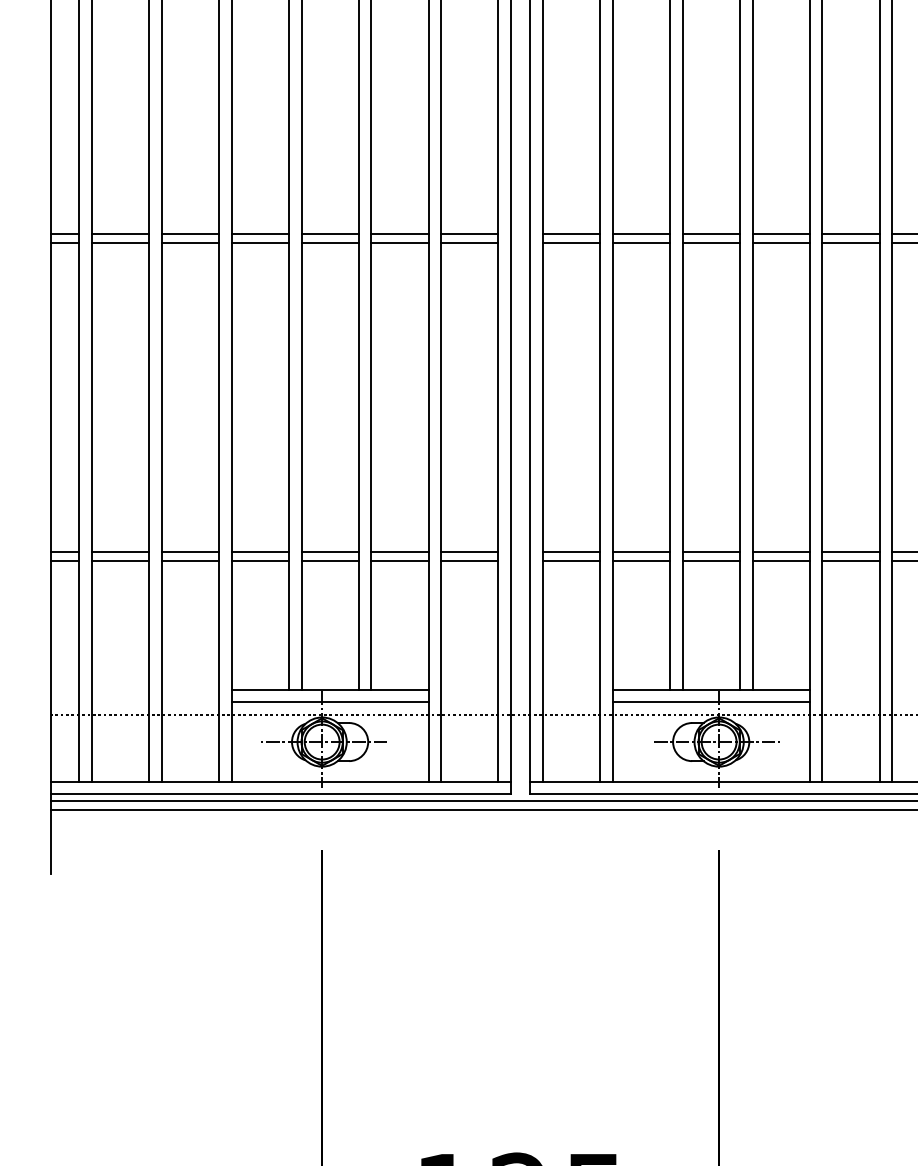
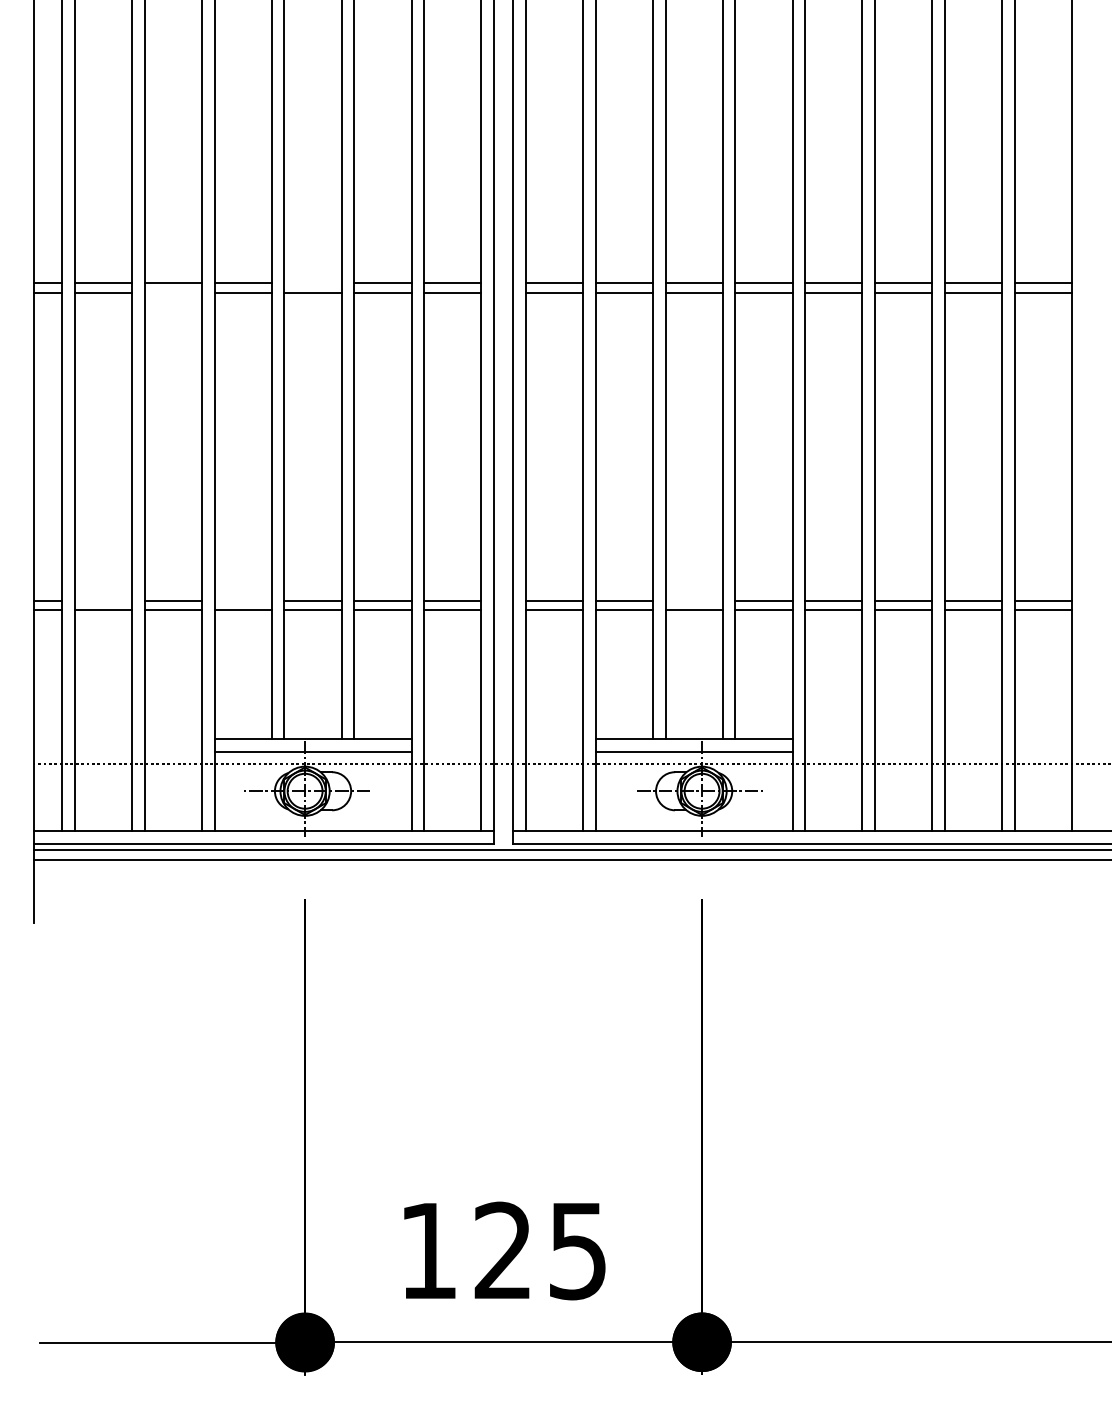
line: (329, 234) -> (312, 283), removed
line: (189, 243) -> (172, 292), removed
line: (120, 551) -> (103, 600), removed
line: (259, 551) -> (242, 600), removed
line: (710, 551) -> (693, 600), removed

